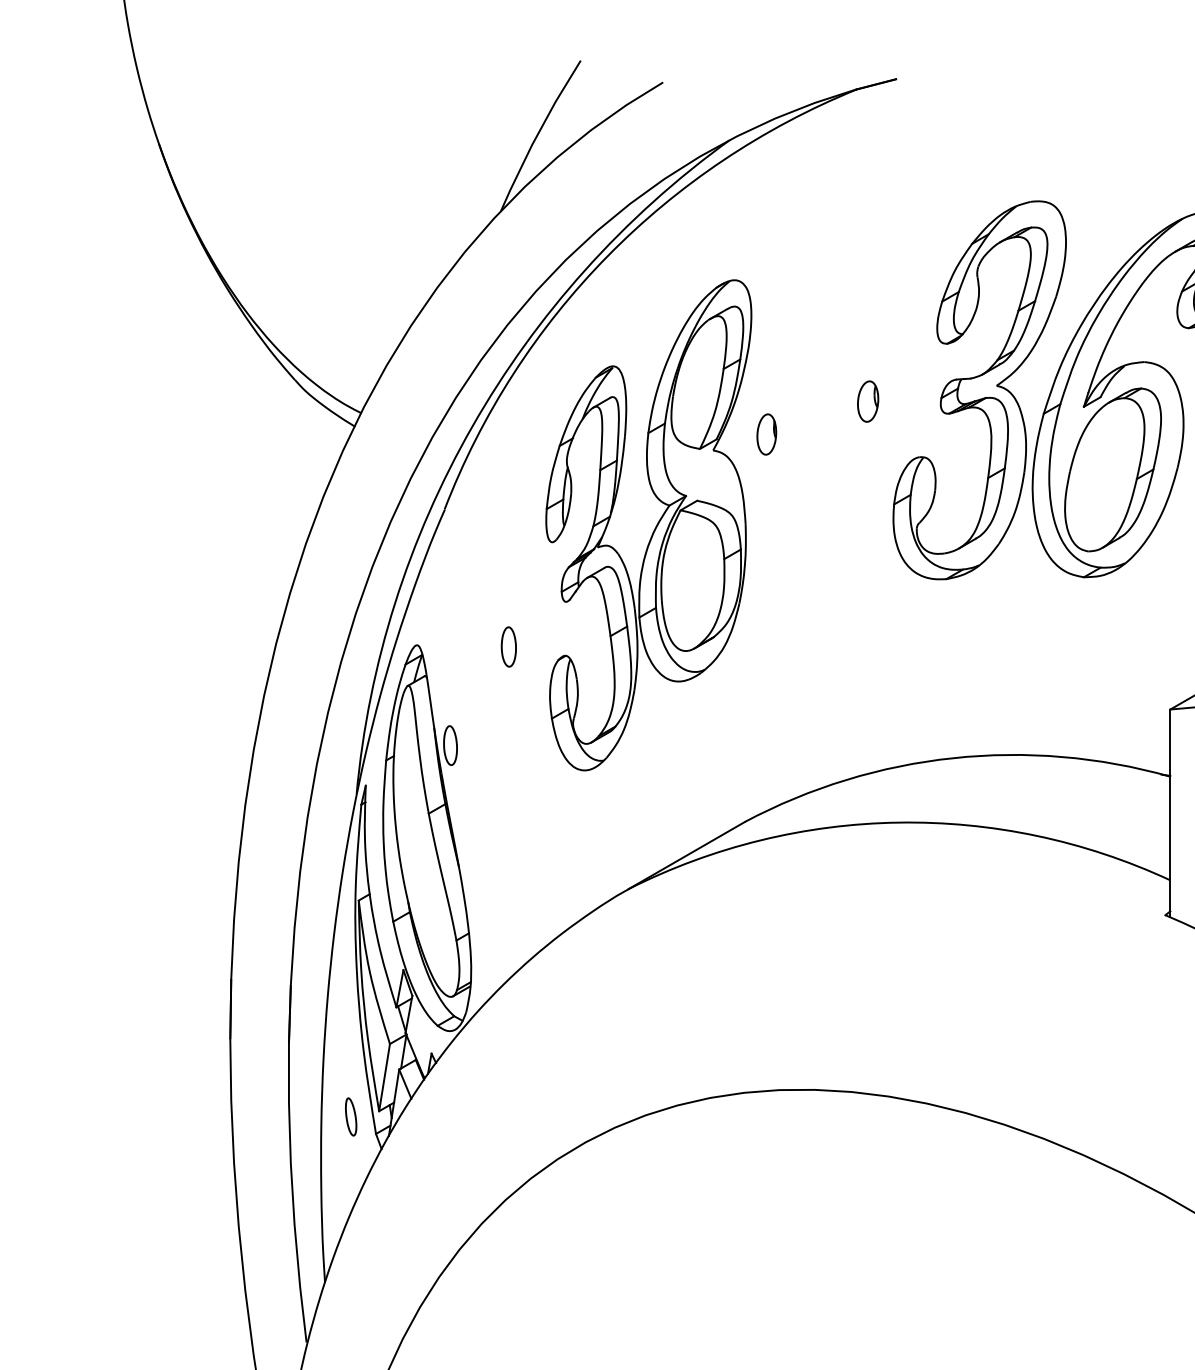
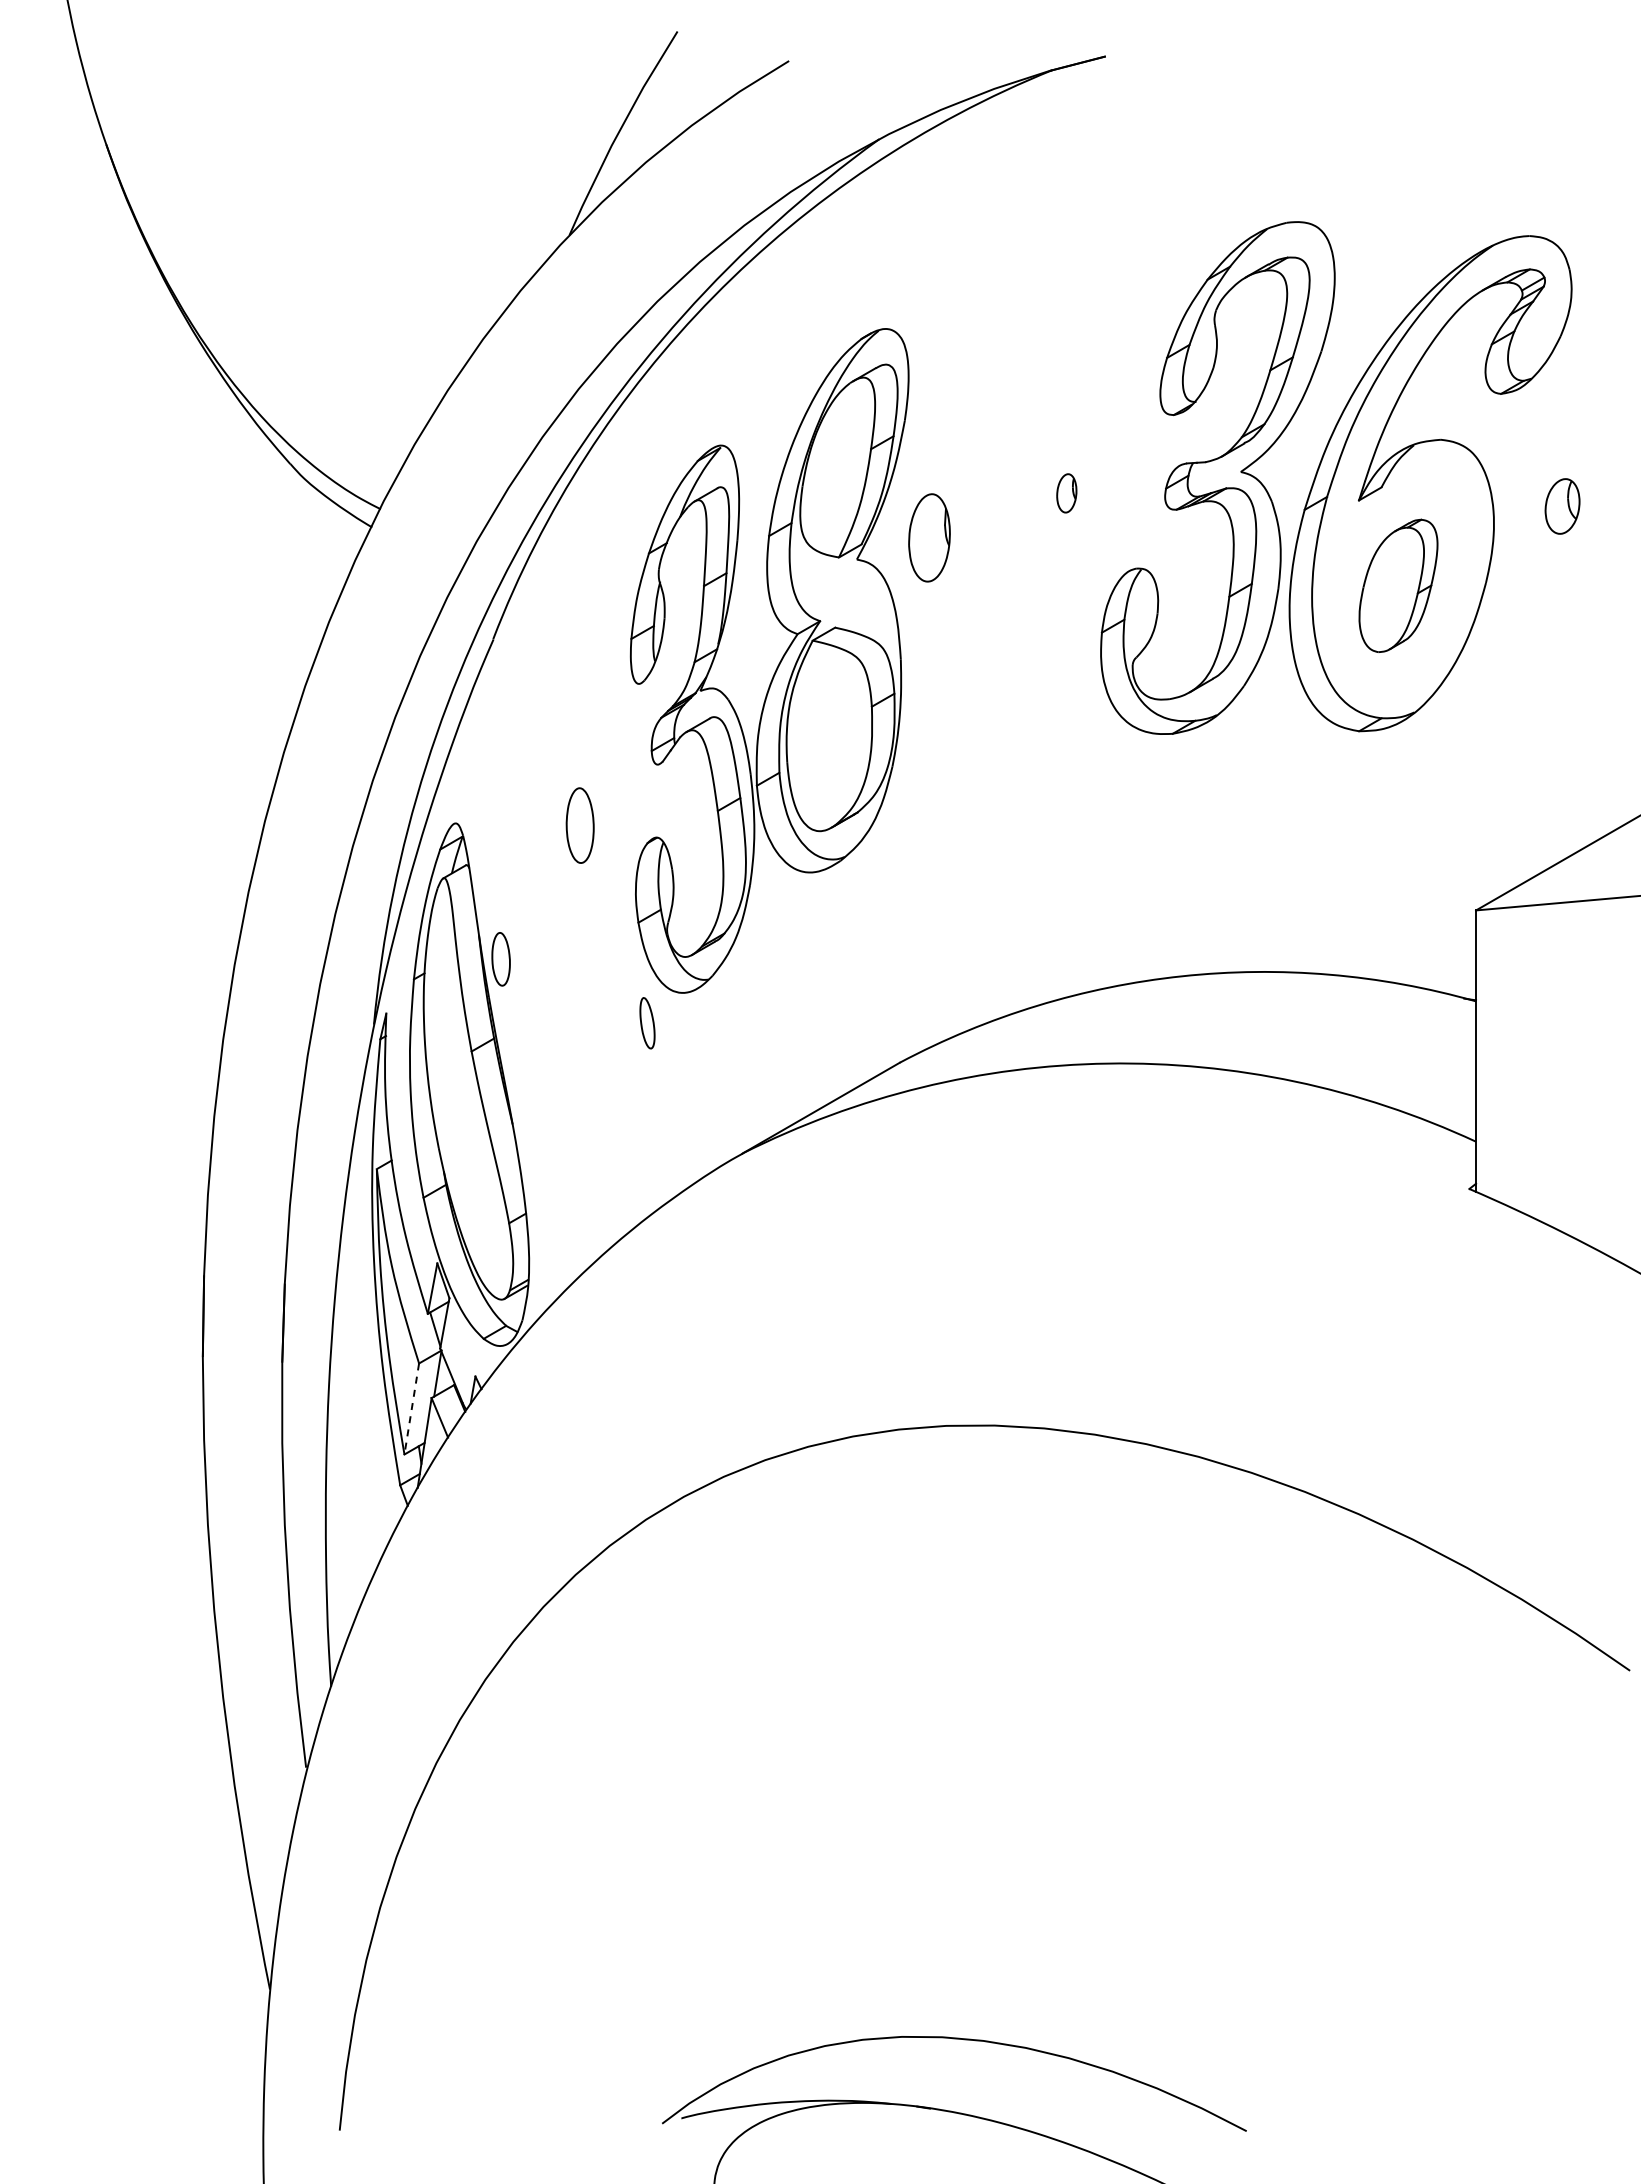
part: (867, 401) -> (1066, 493), size x0.7
part: (766, 434) -> (929, 537), size x1.6
part: (1113, 469) -> (1398, 585), size x0.6
part: (508, 646) -> (579, 825), size x1.4
line: (384, 1078) -> (411, 1409), solid -> dashed
part: (351, 1117) -> (647, 1023), moved

